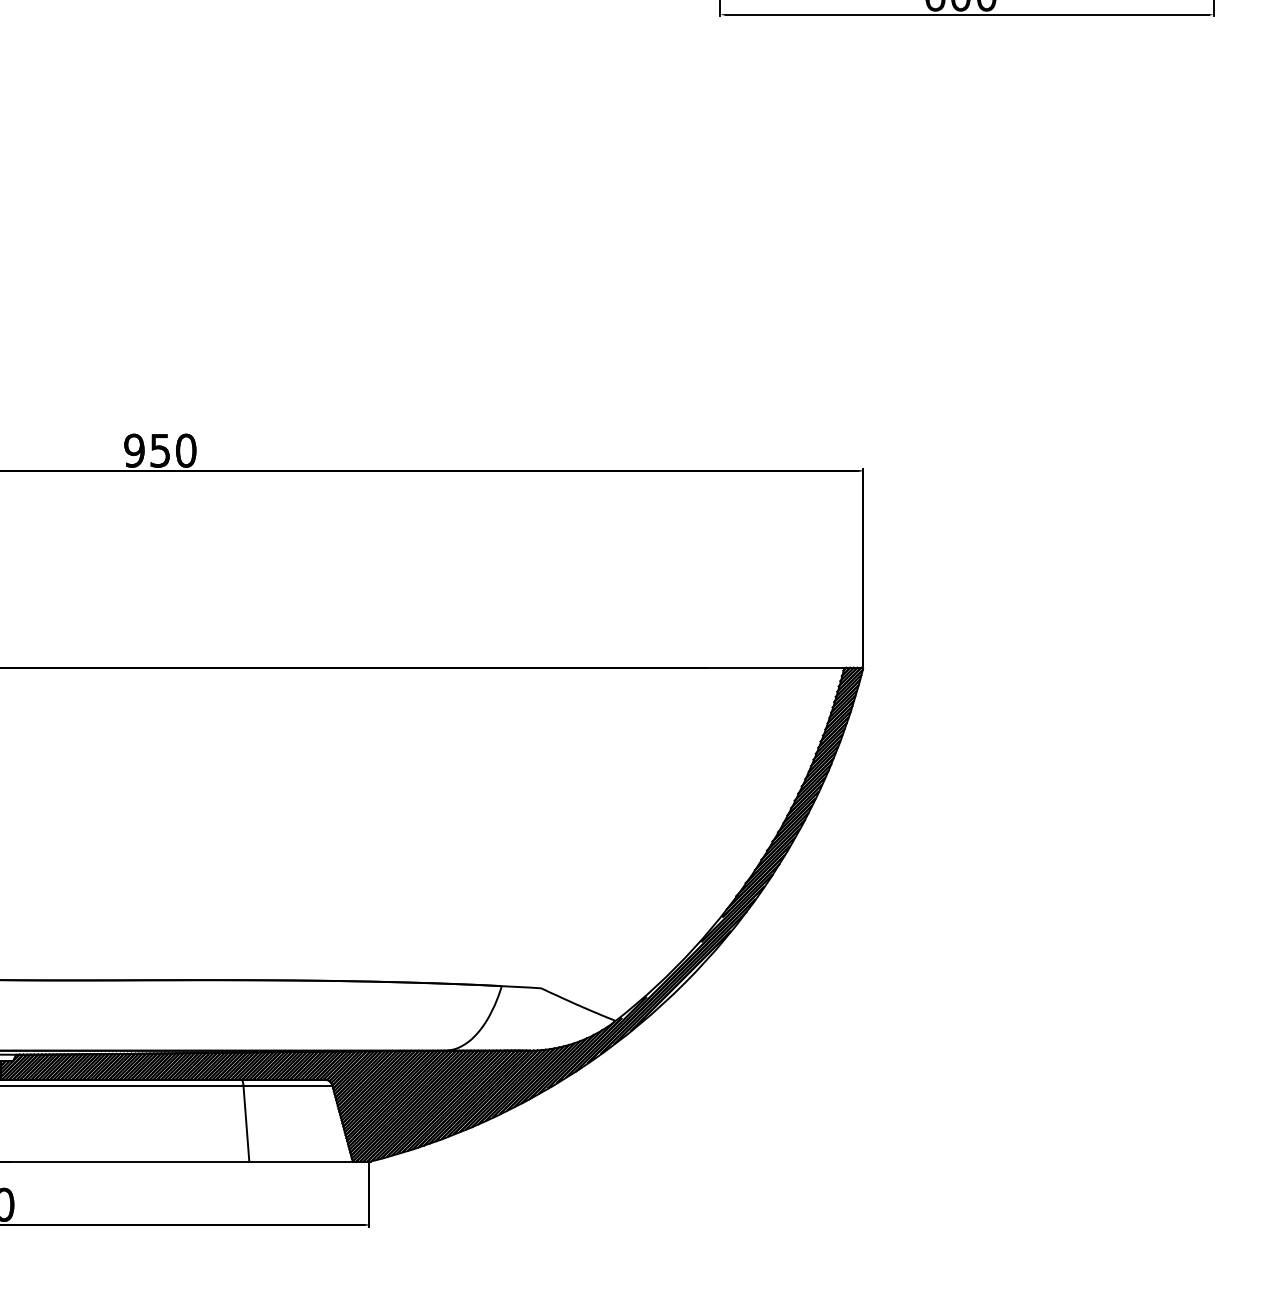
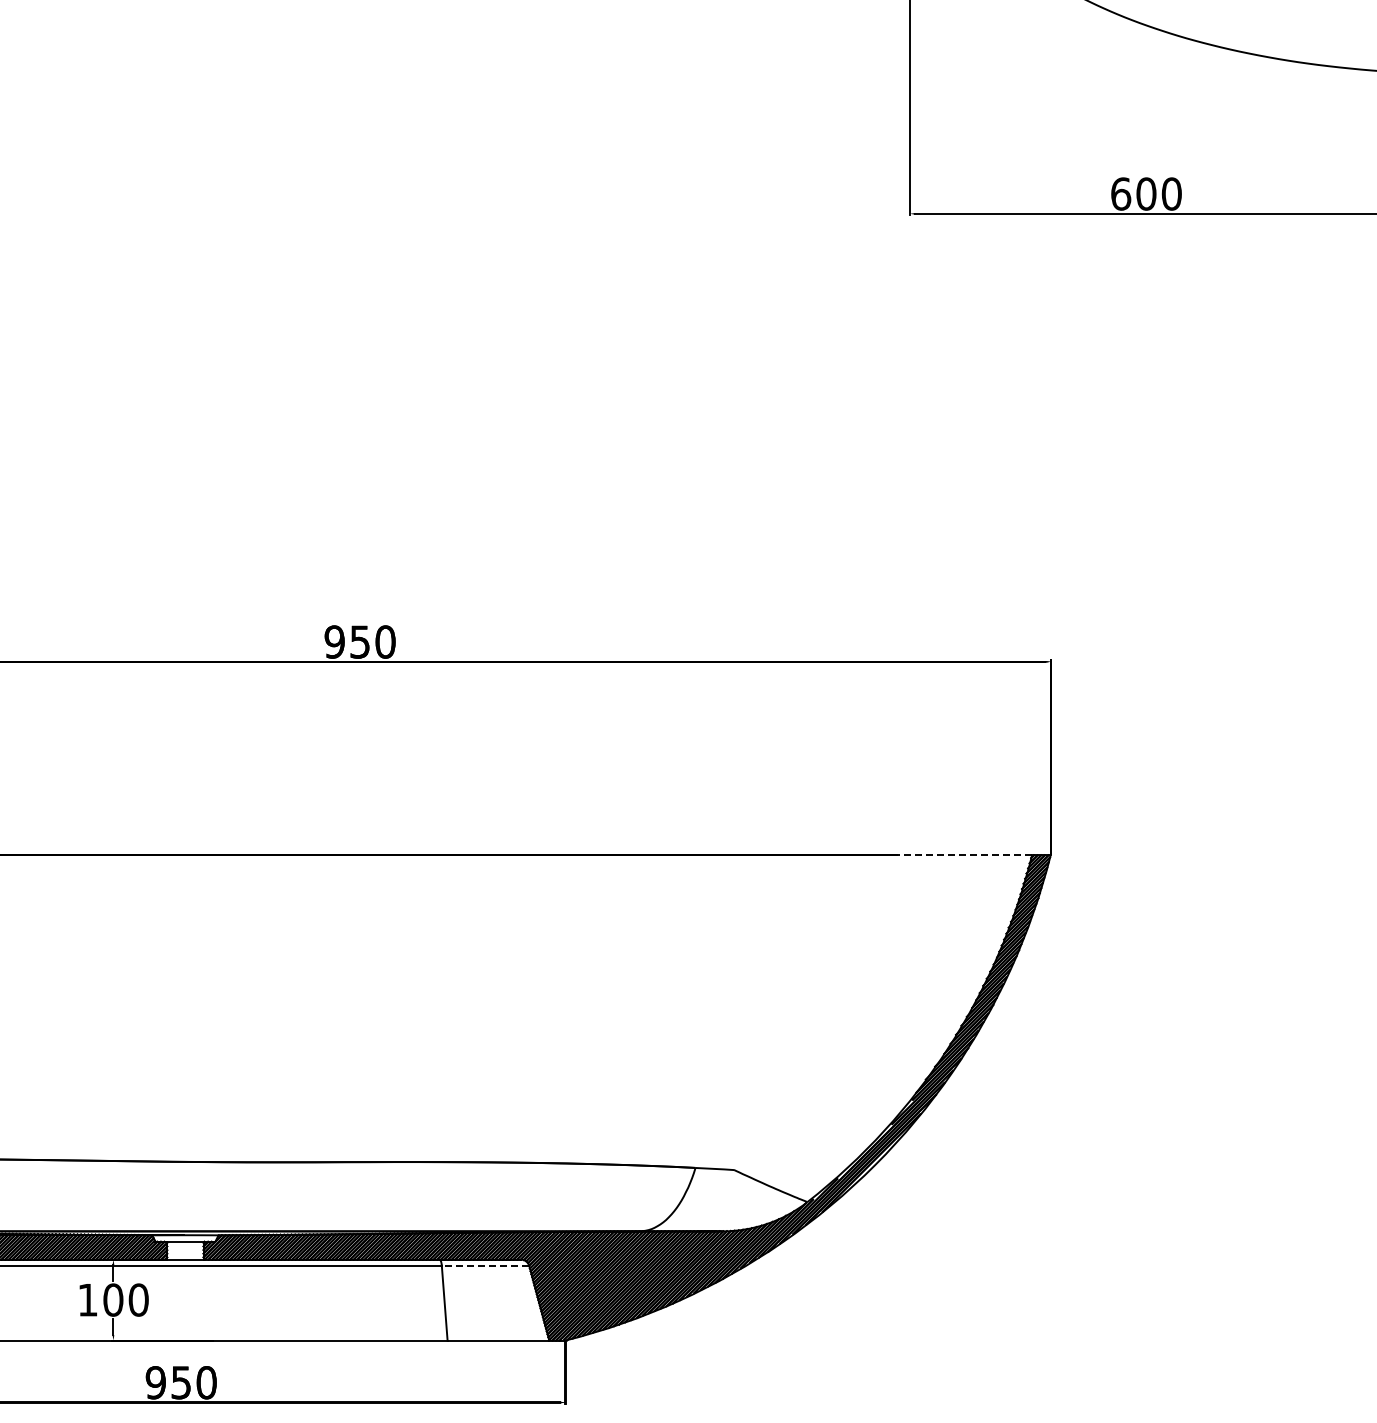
line: (775, 668) -> (964, 855), solid -> dashed
line: (287, 1085) -> (485, 1265), solid -> dashed

